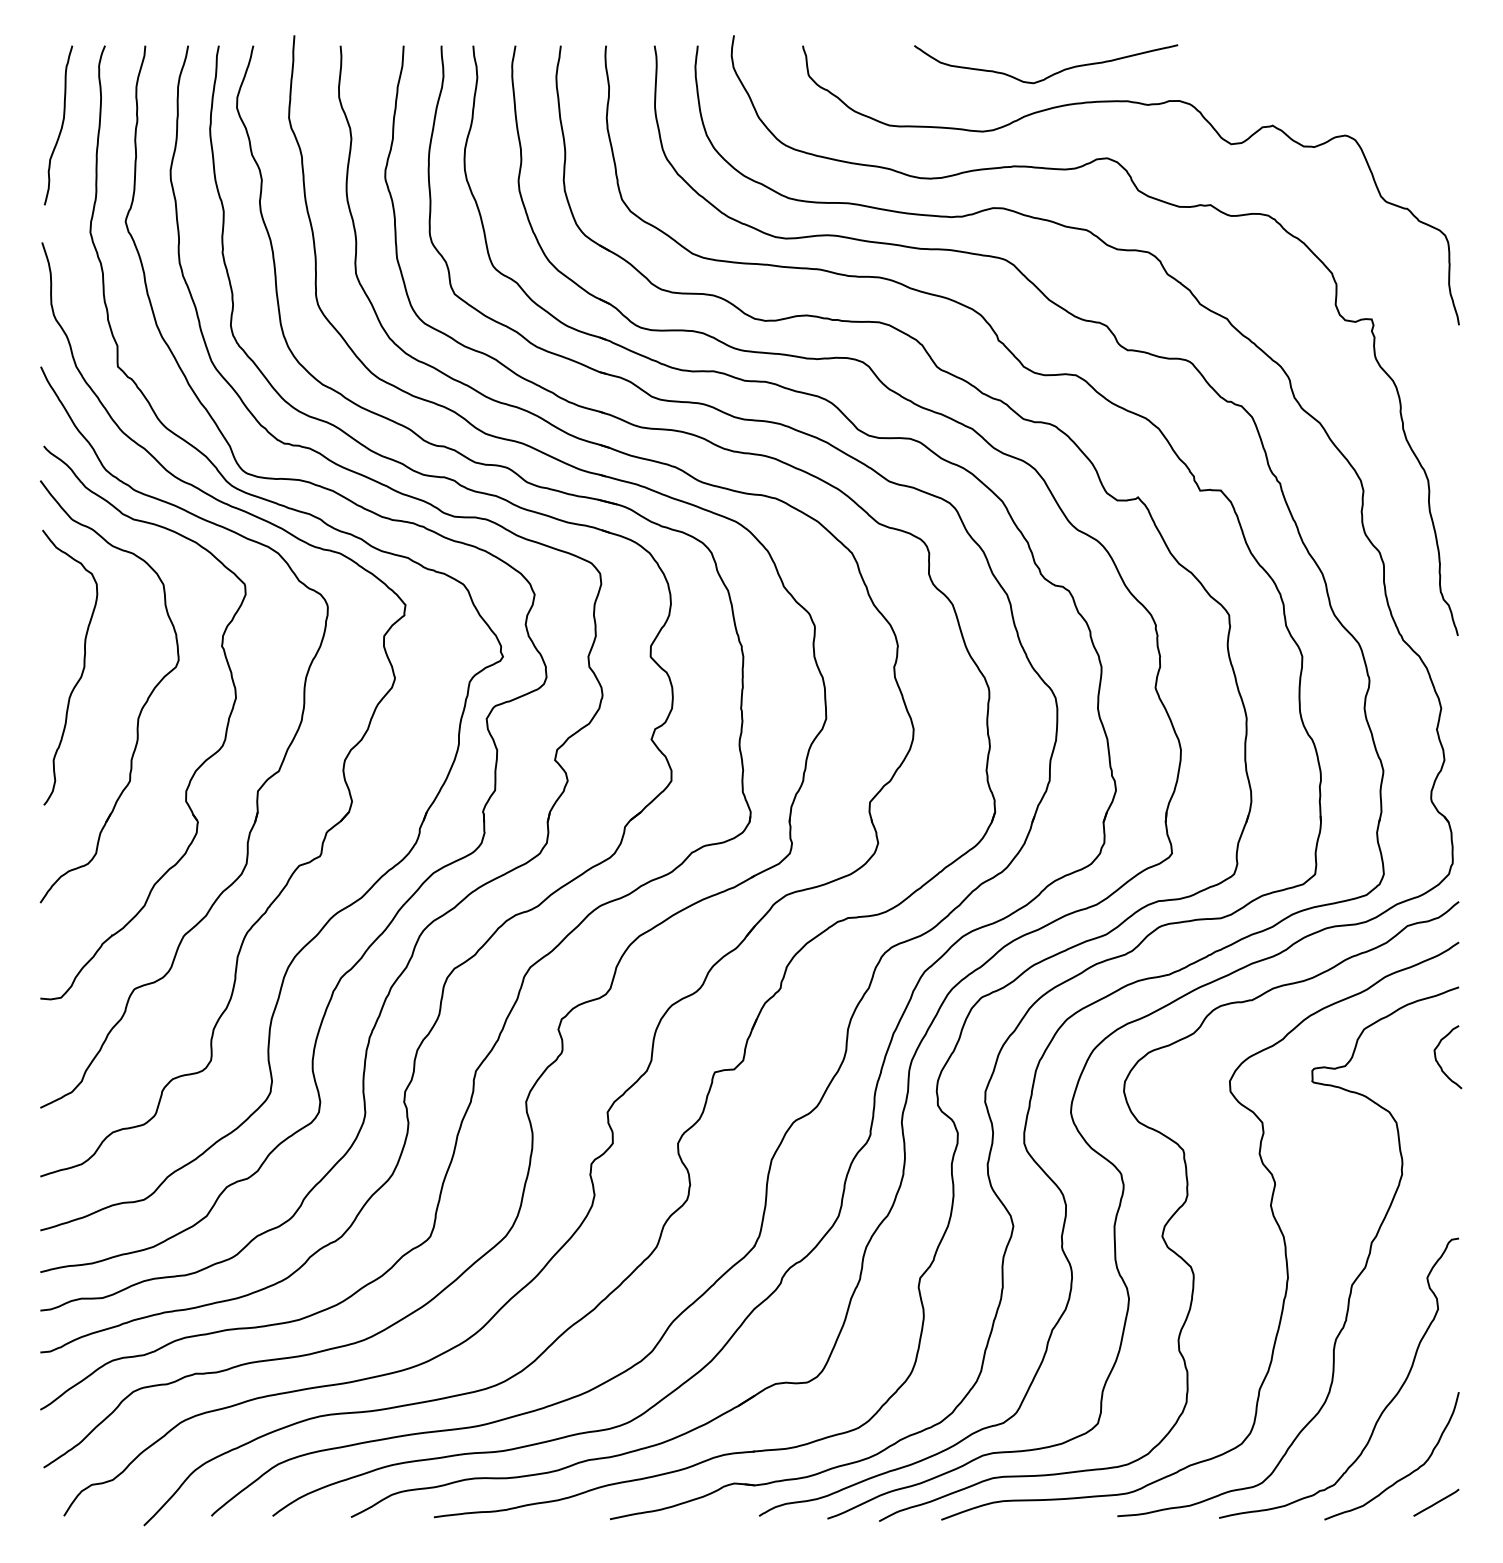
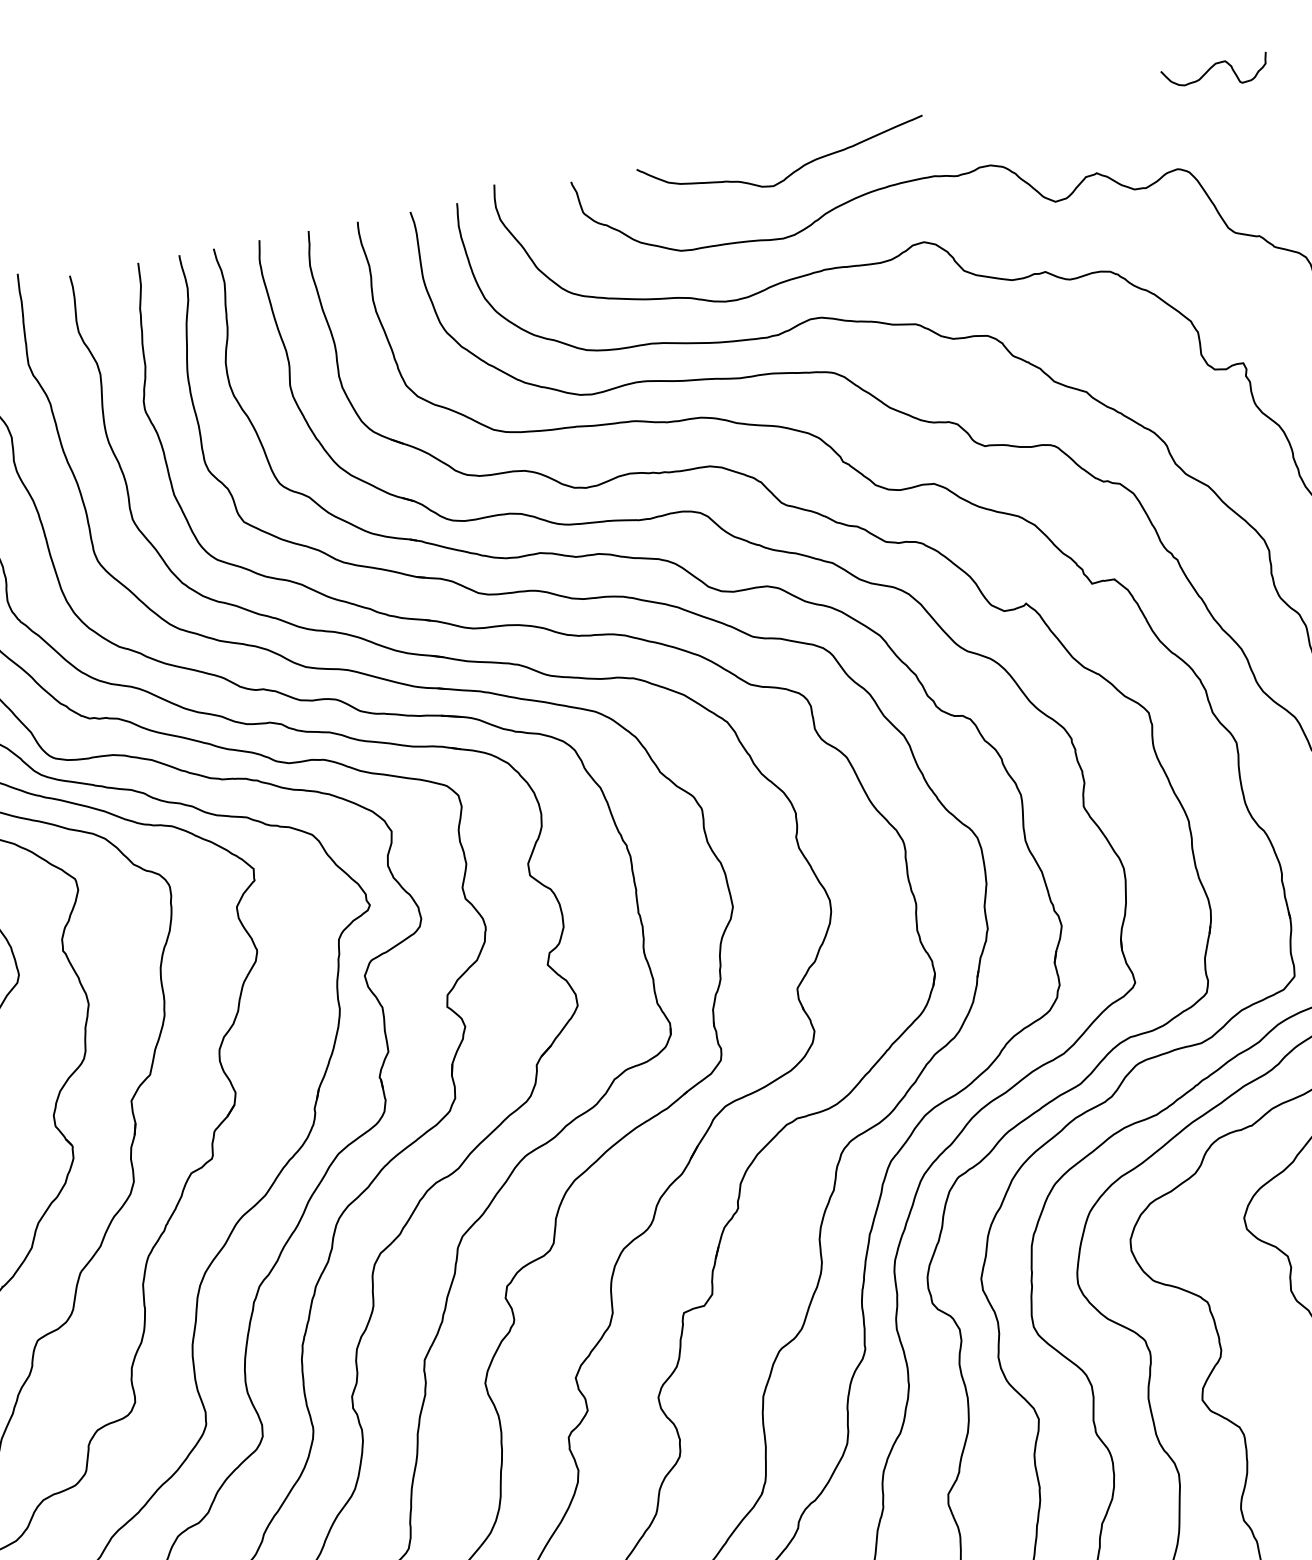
curve: (1391, 52) -> (1210, 69), added
curve: (1051, 74) -> (791, 173), moved

